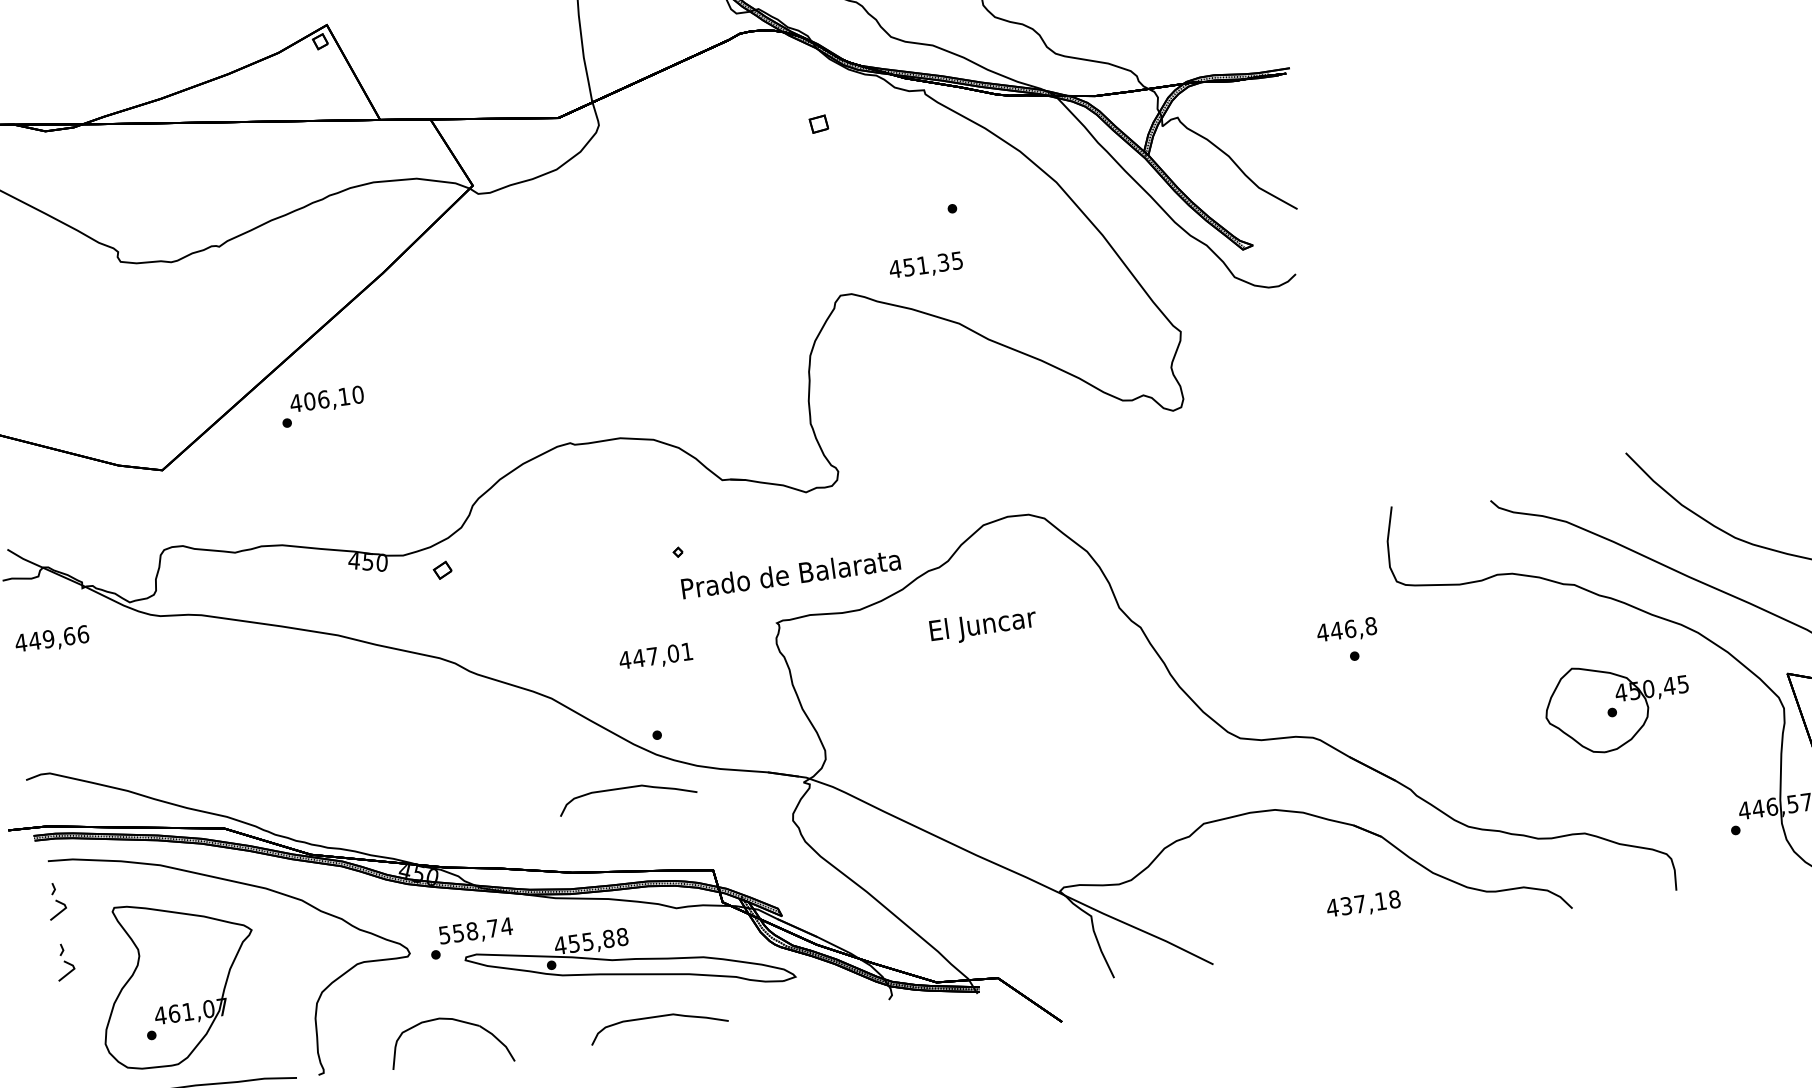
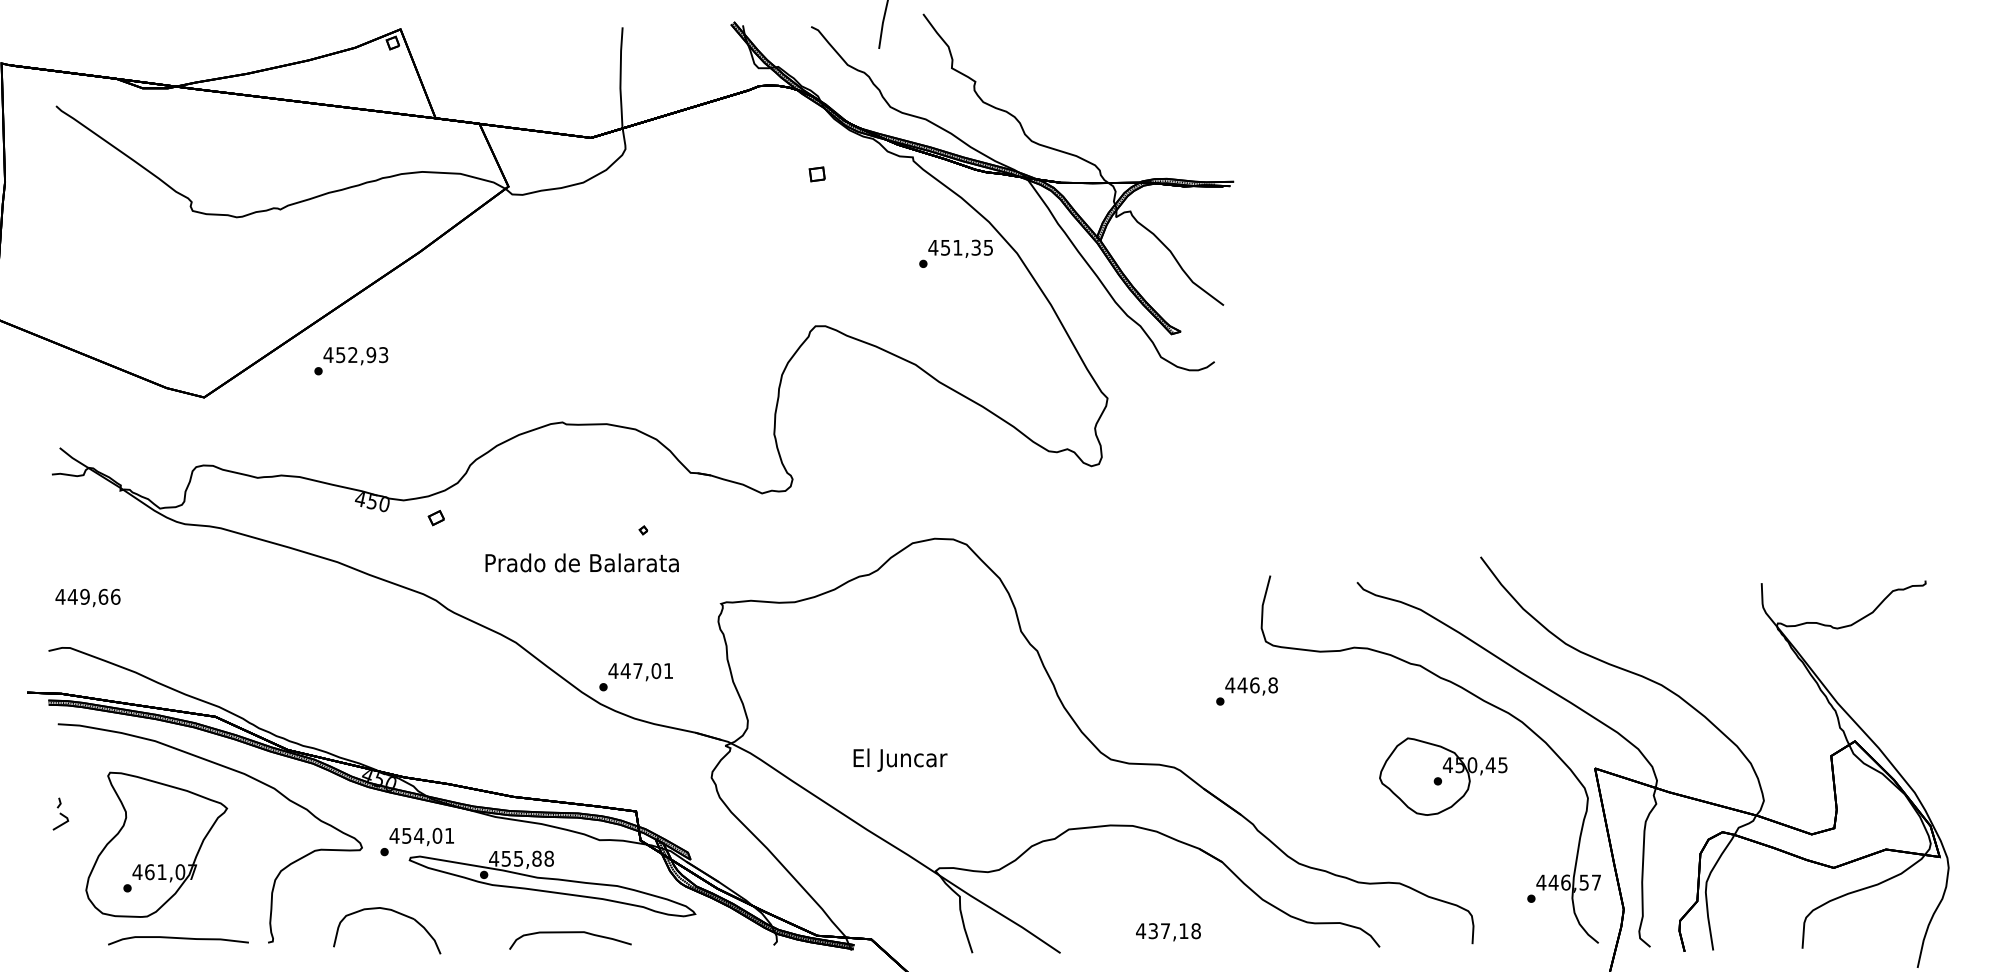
text: (925, 265) -> (960, 248), moved
text: (334, 398) -> (362, 355), 406,10 -> 452,93
text: (790, 573) -> (581, 562), moved
text: (983, 625) -> (900, 759), moved
text: (1346, 630) -> (1251, 686), moved
text: (51, 639) -> (87, 597), moved
text: (655, 657) -> (640, 672), moved
curve: (626, 789) -> (570, 730), removed
part: (56, 900) -> (60, 759), removed
text: (1363, 905) -> (1168, 932), moved
text: (474, 930) -> (421, 835), 558,74 -> 454,01

